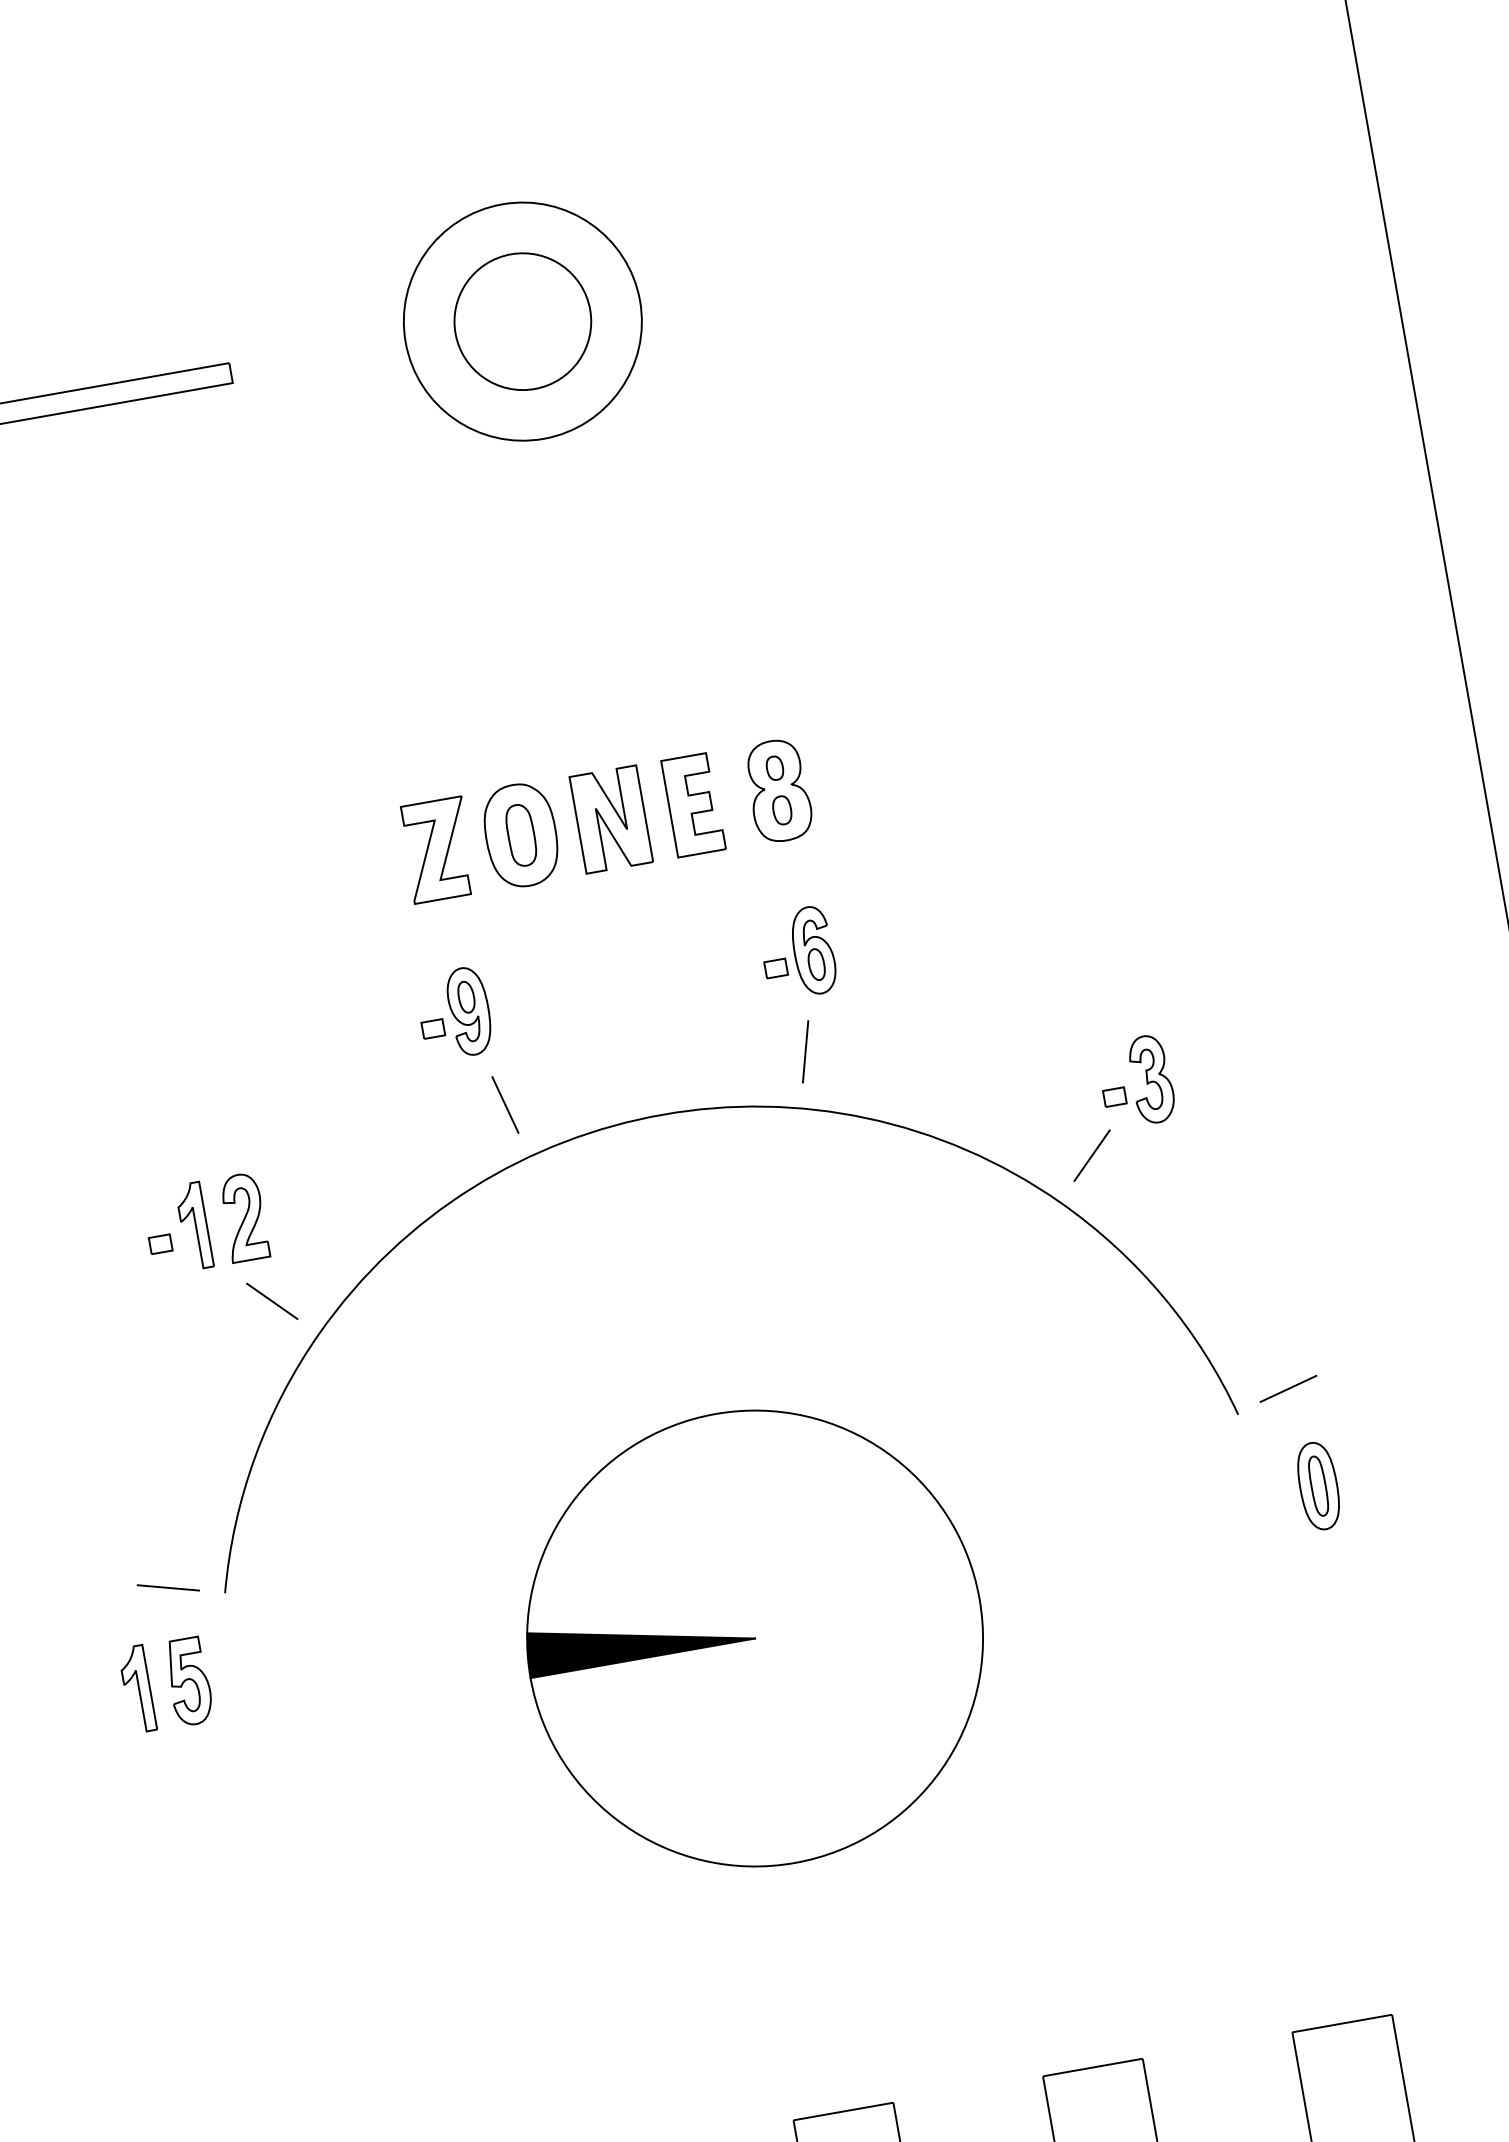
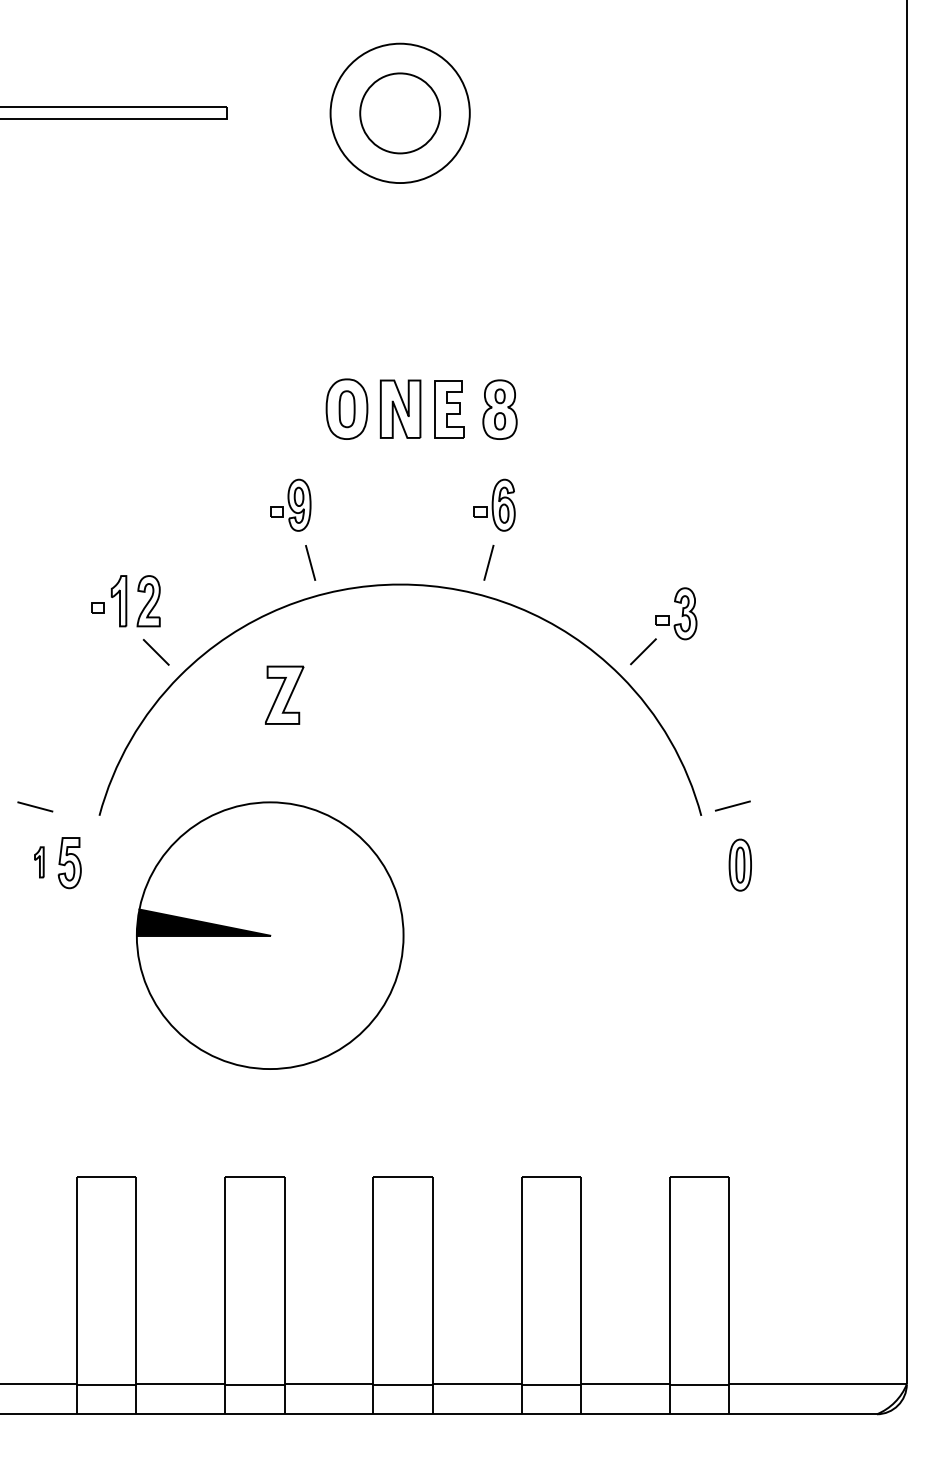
part: (437, 848) -> (284, 694), moved
line: (168, 1587) -> (35, 806), moved
part: (755, 1638) -> (270, 935), moved
part: (138, 1689) -> (39, 862), size x0.6

